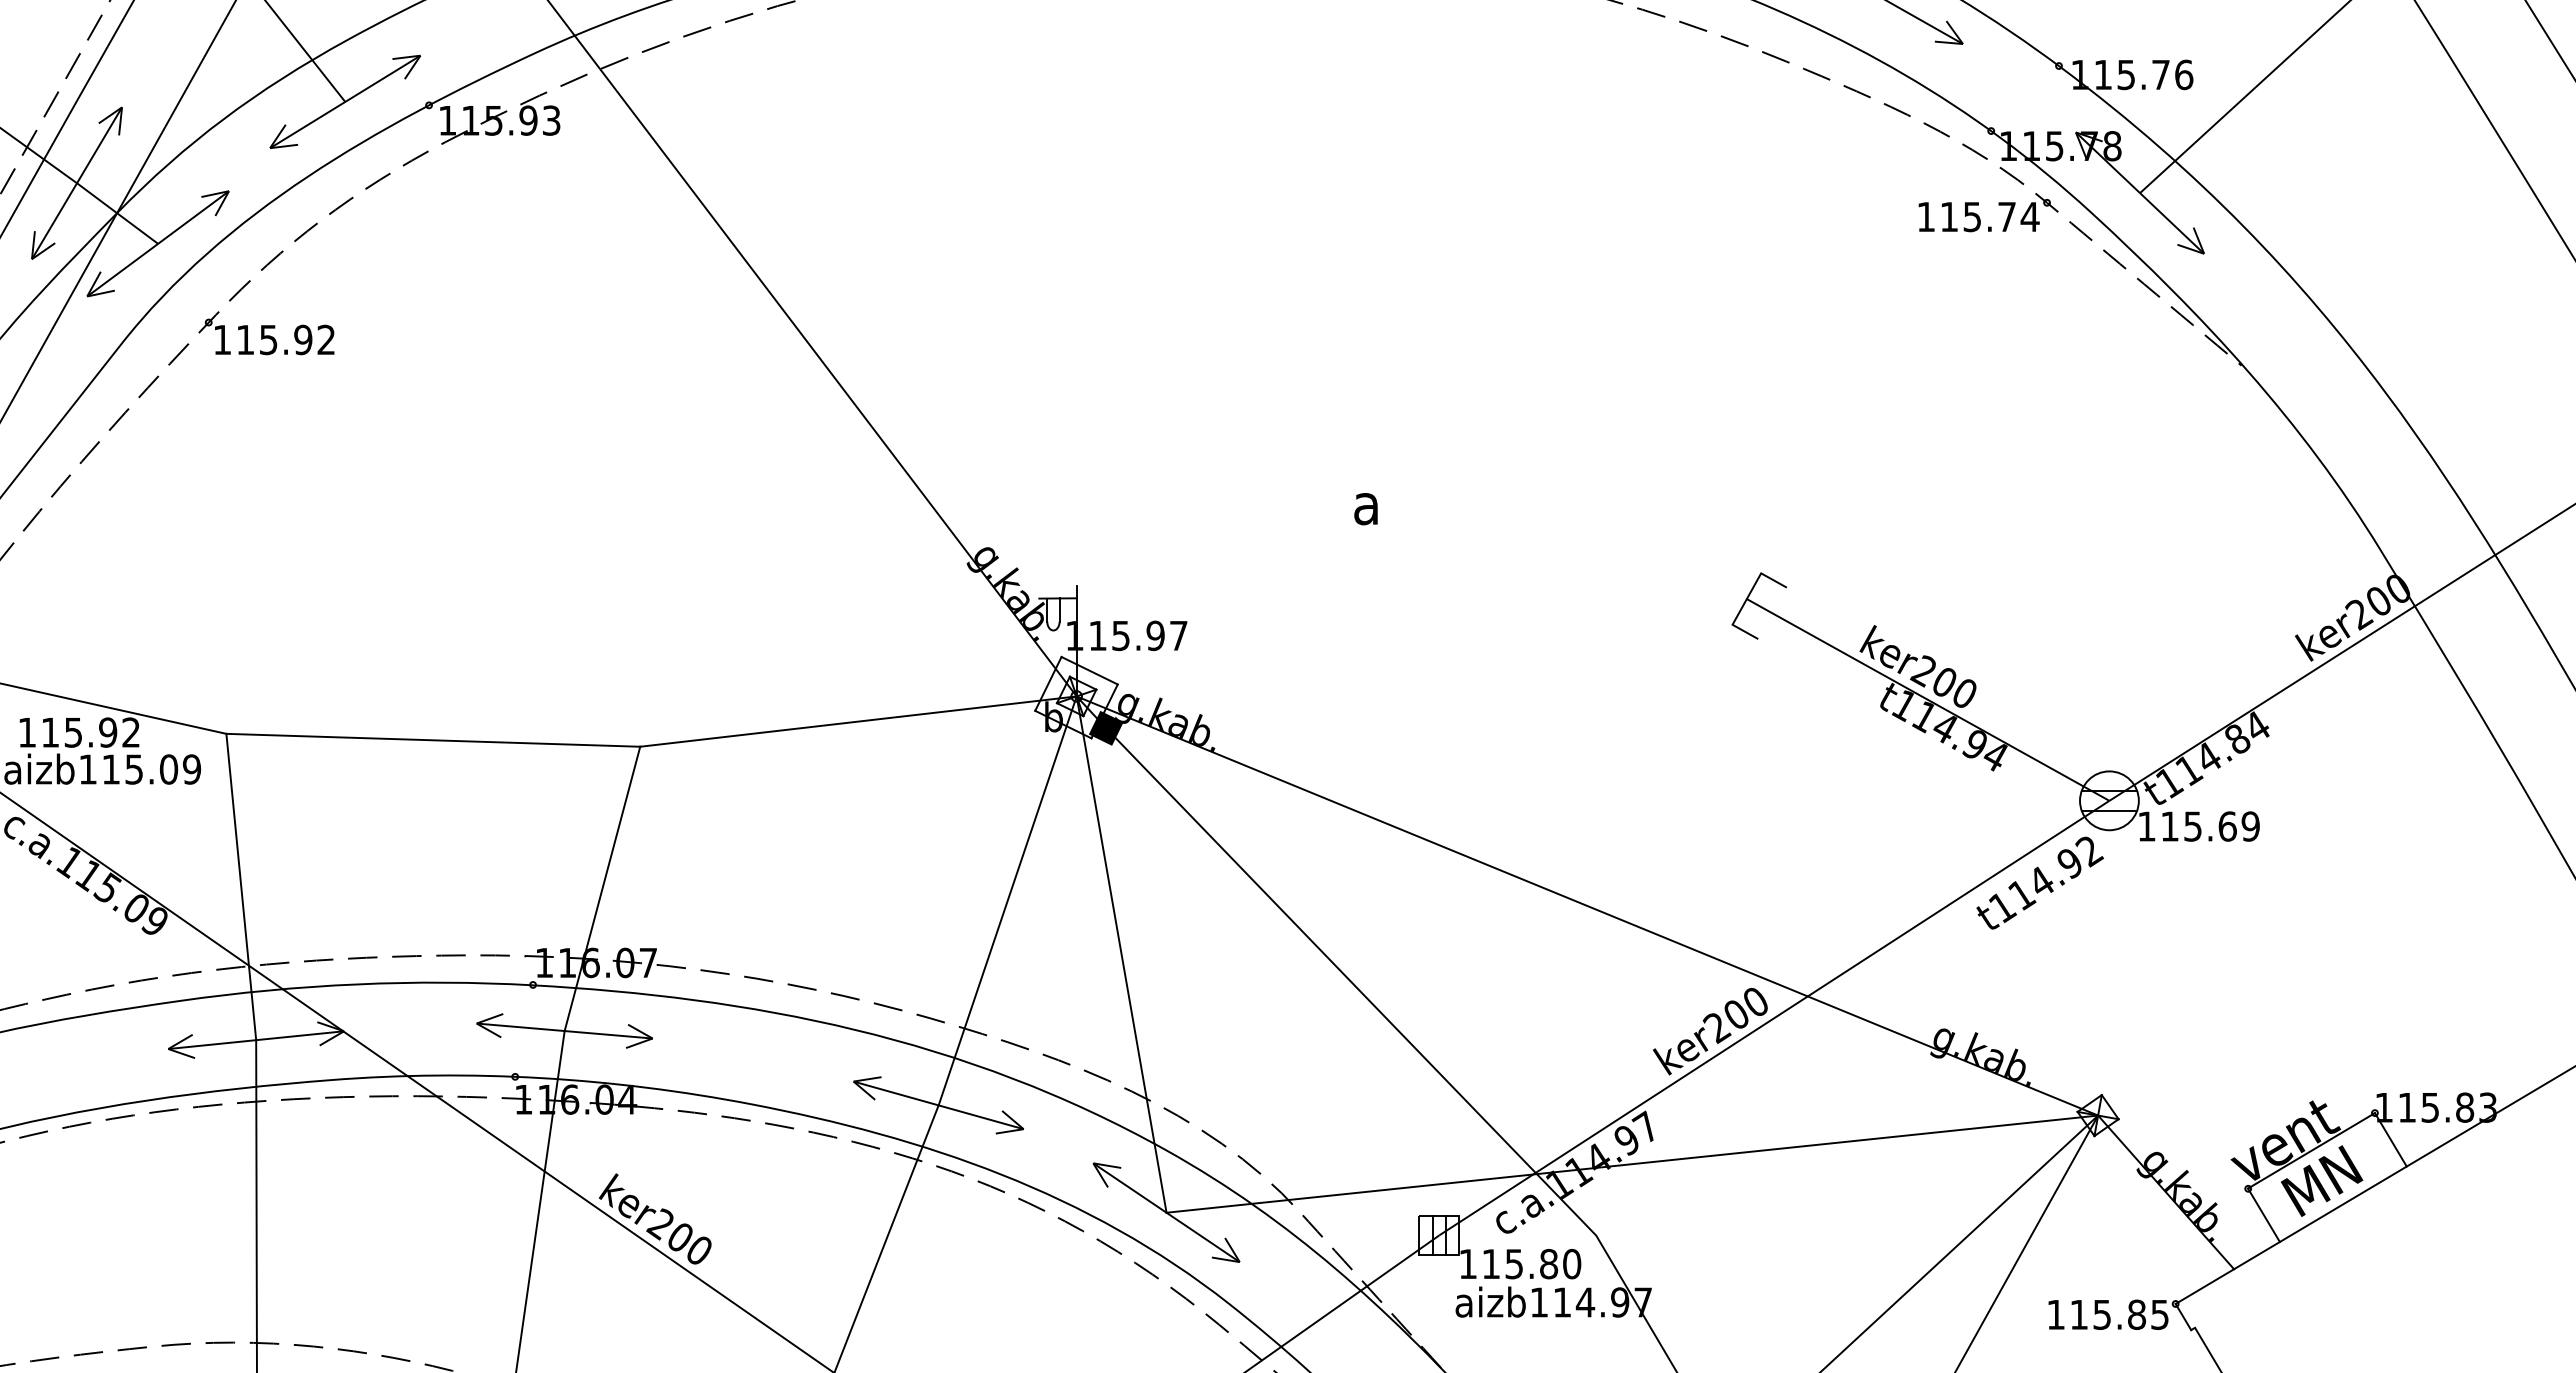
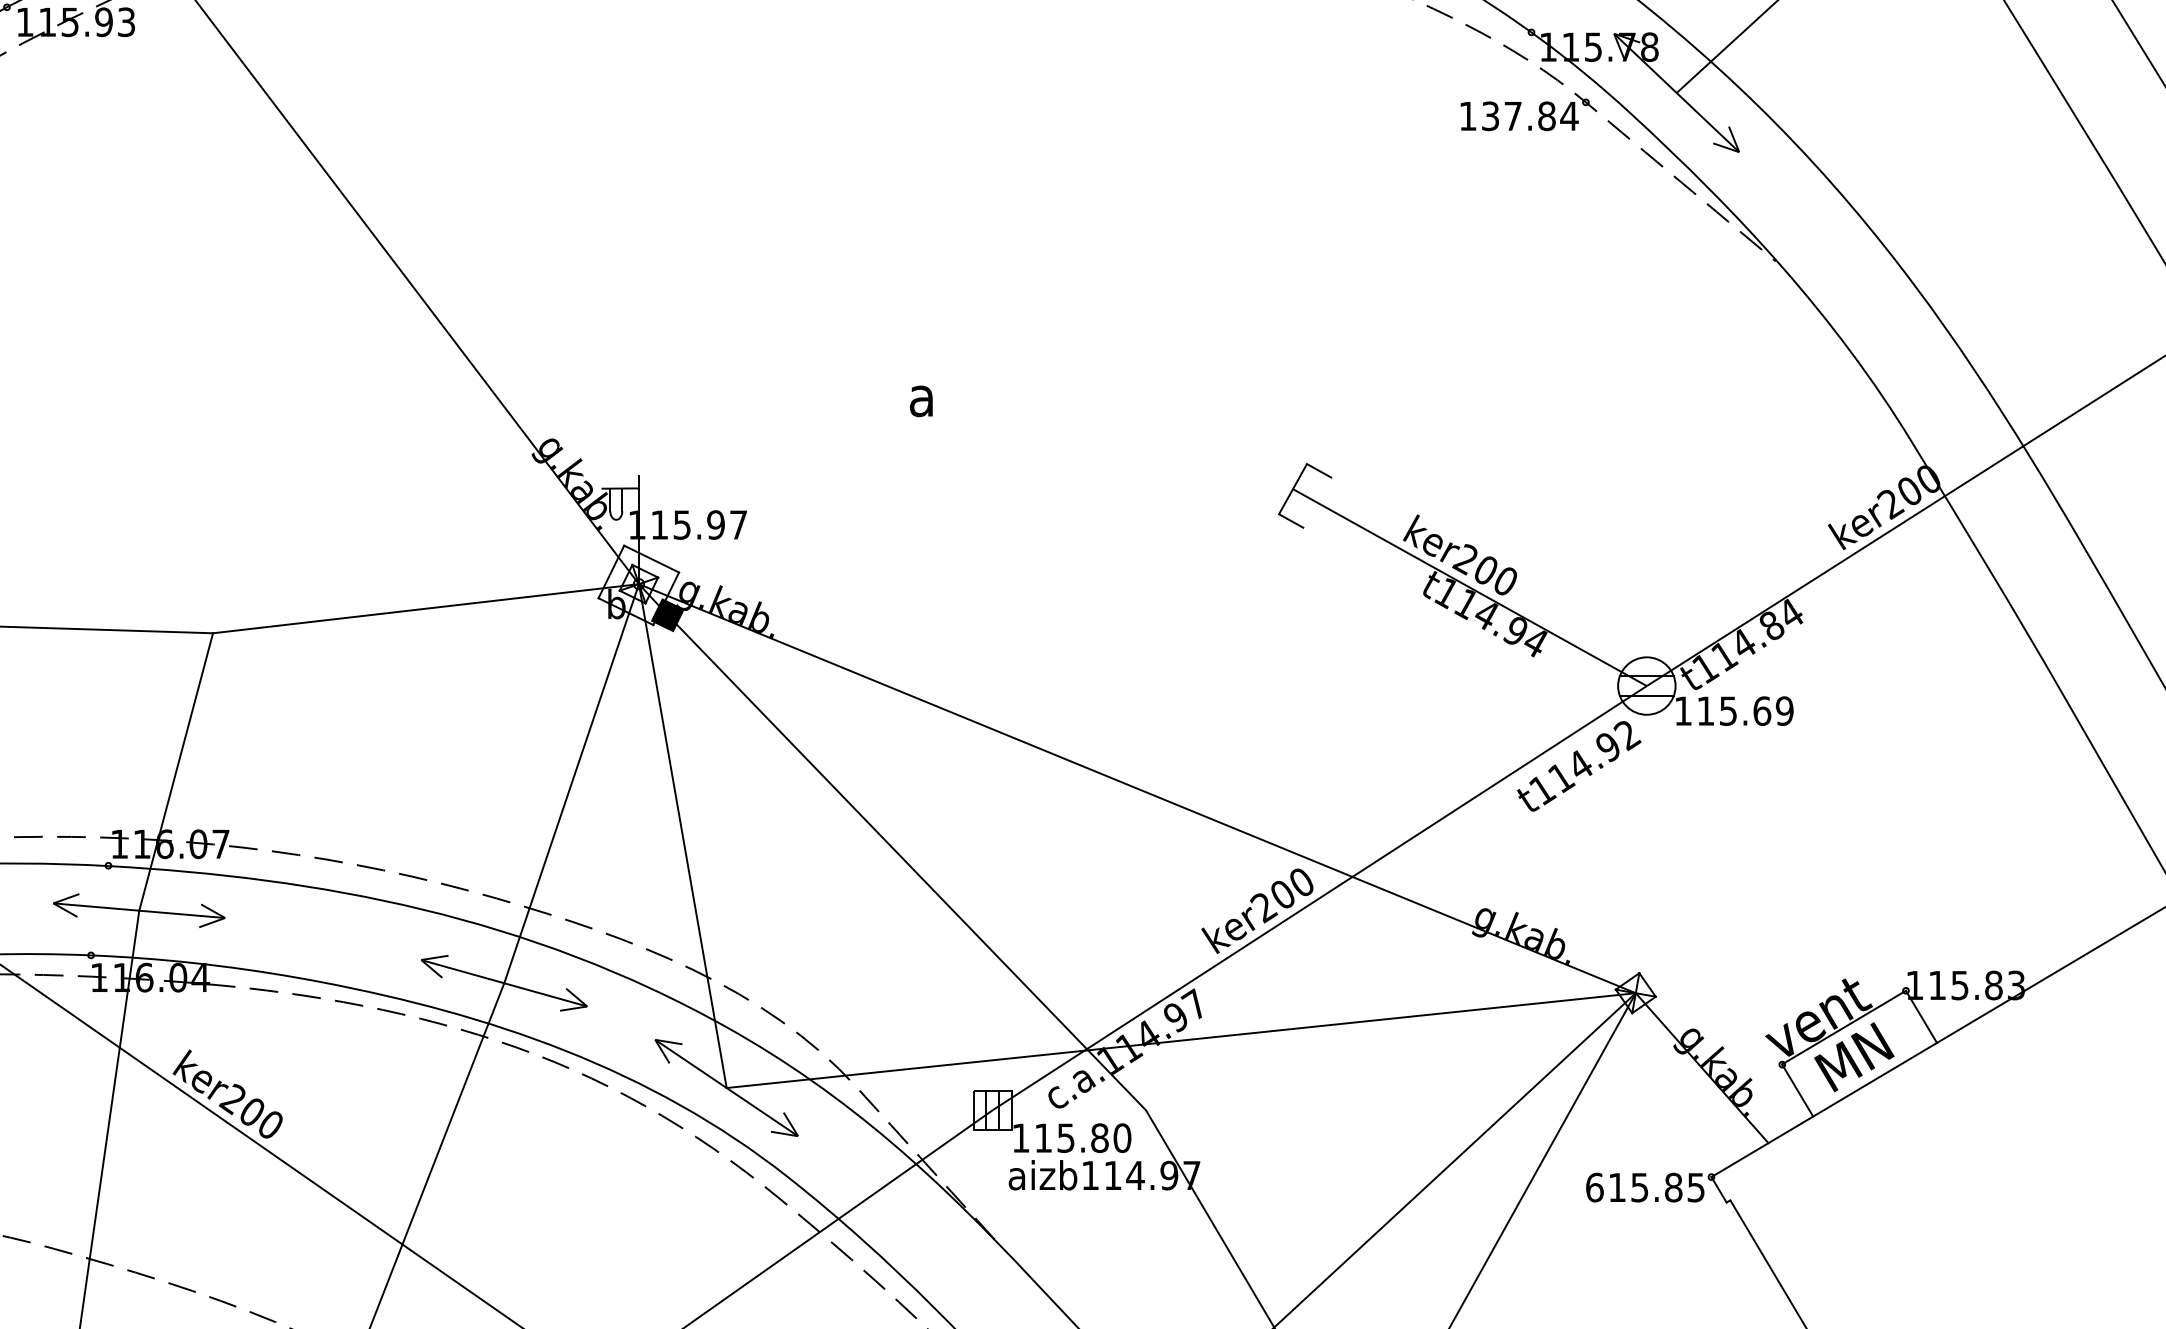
text: (1978, 216) -> (1519, 115), 115.74 -> 137.84
text: (2056, 1314) -> (1595, 1187), 115.85 -> 615.85

